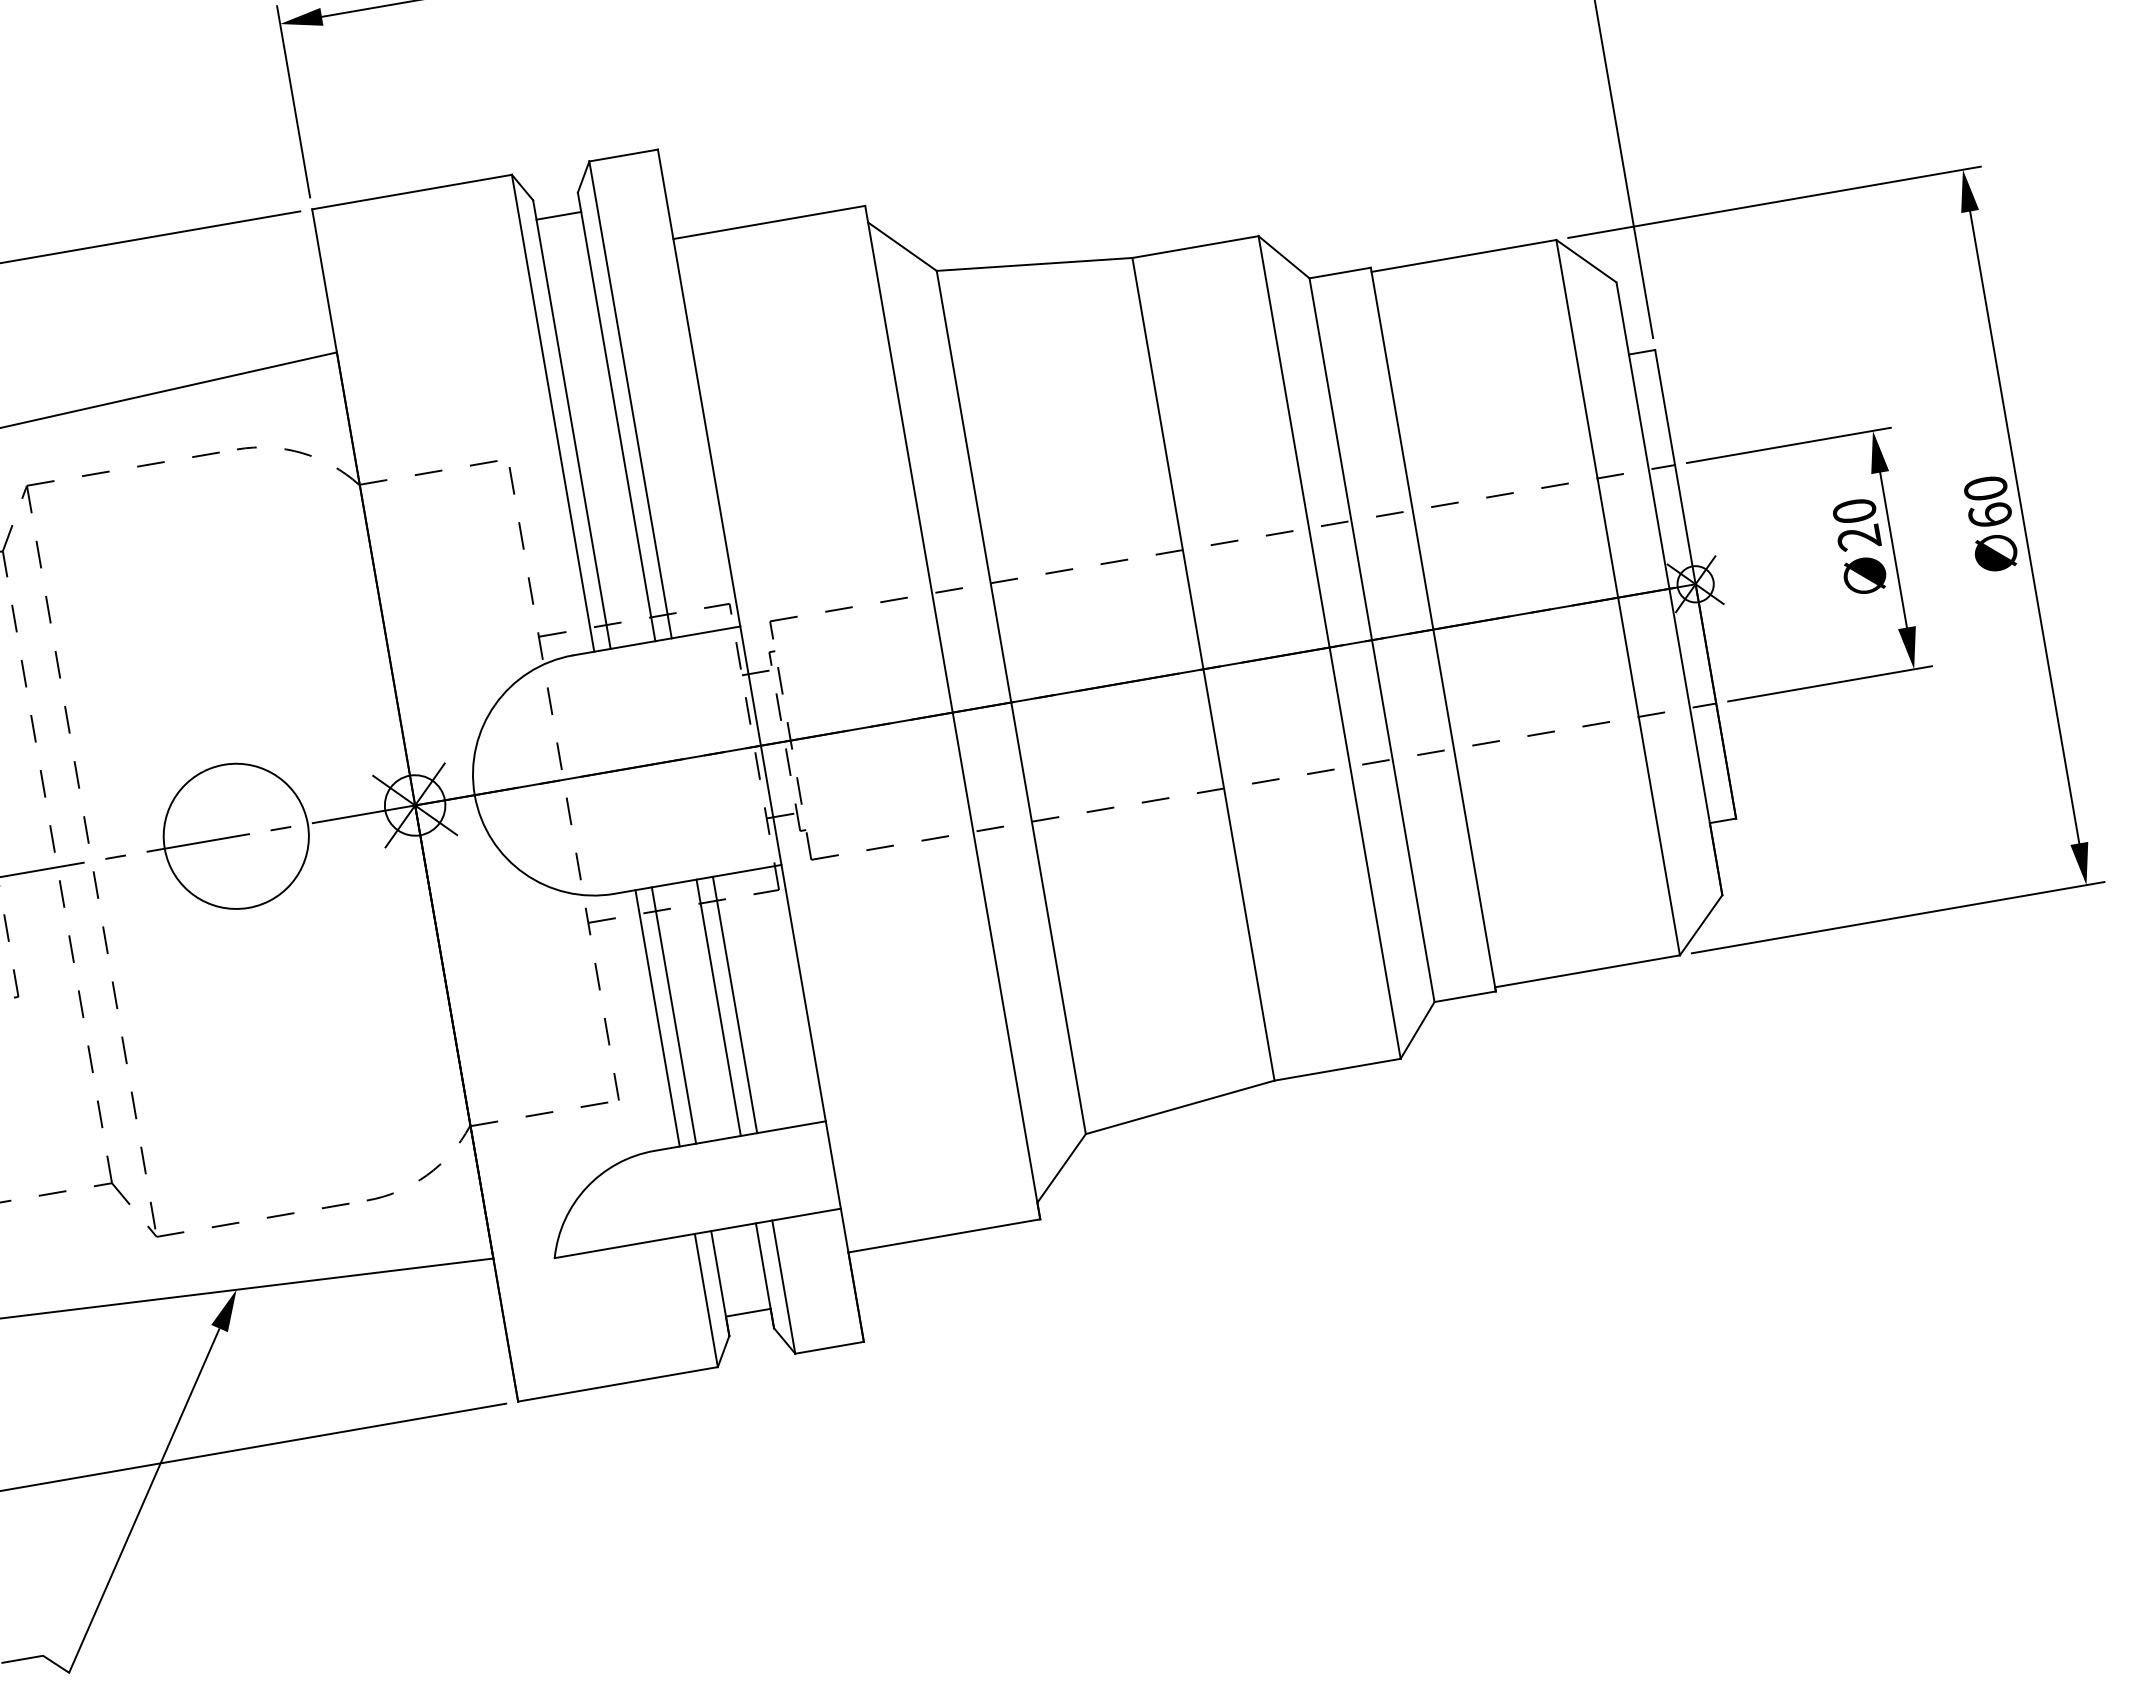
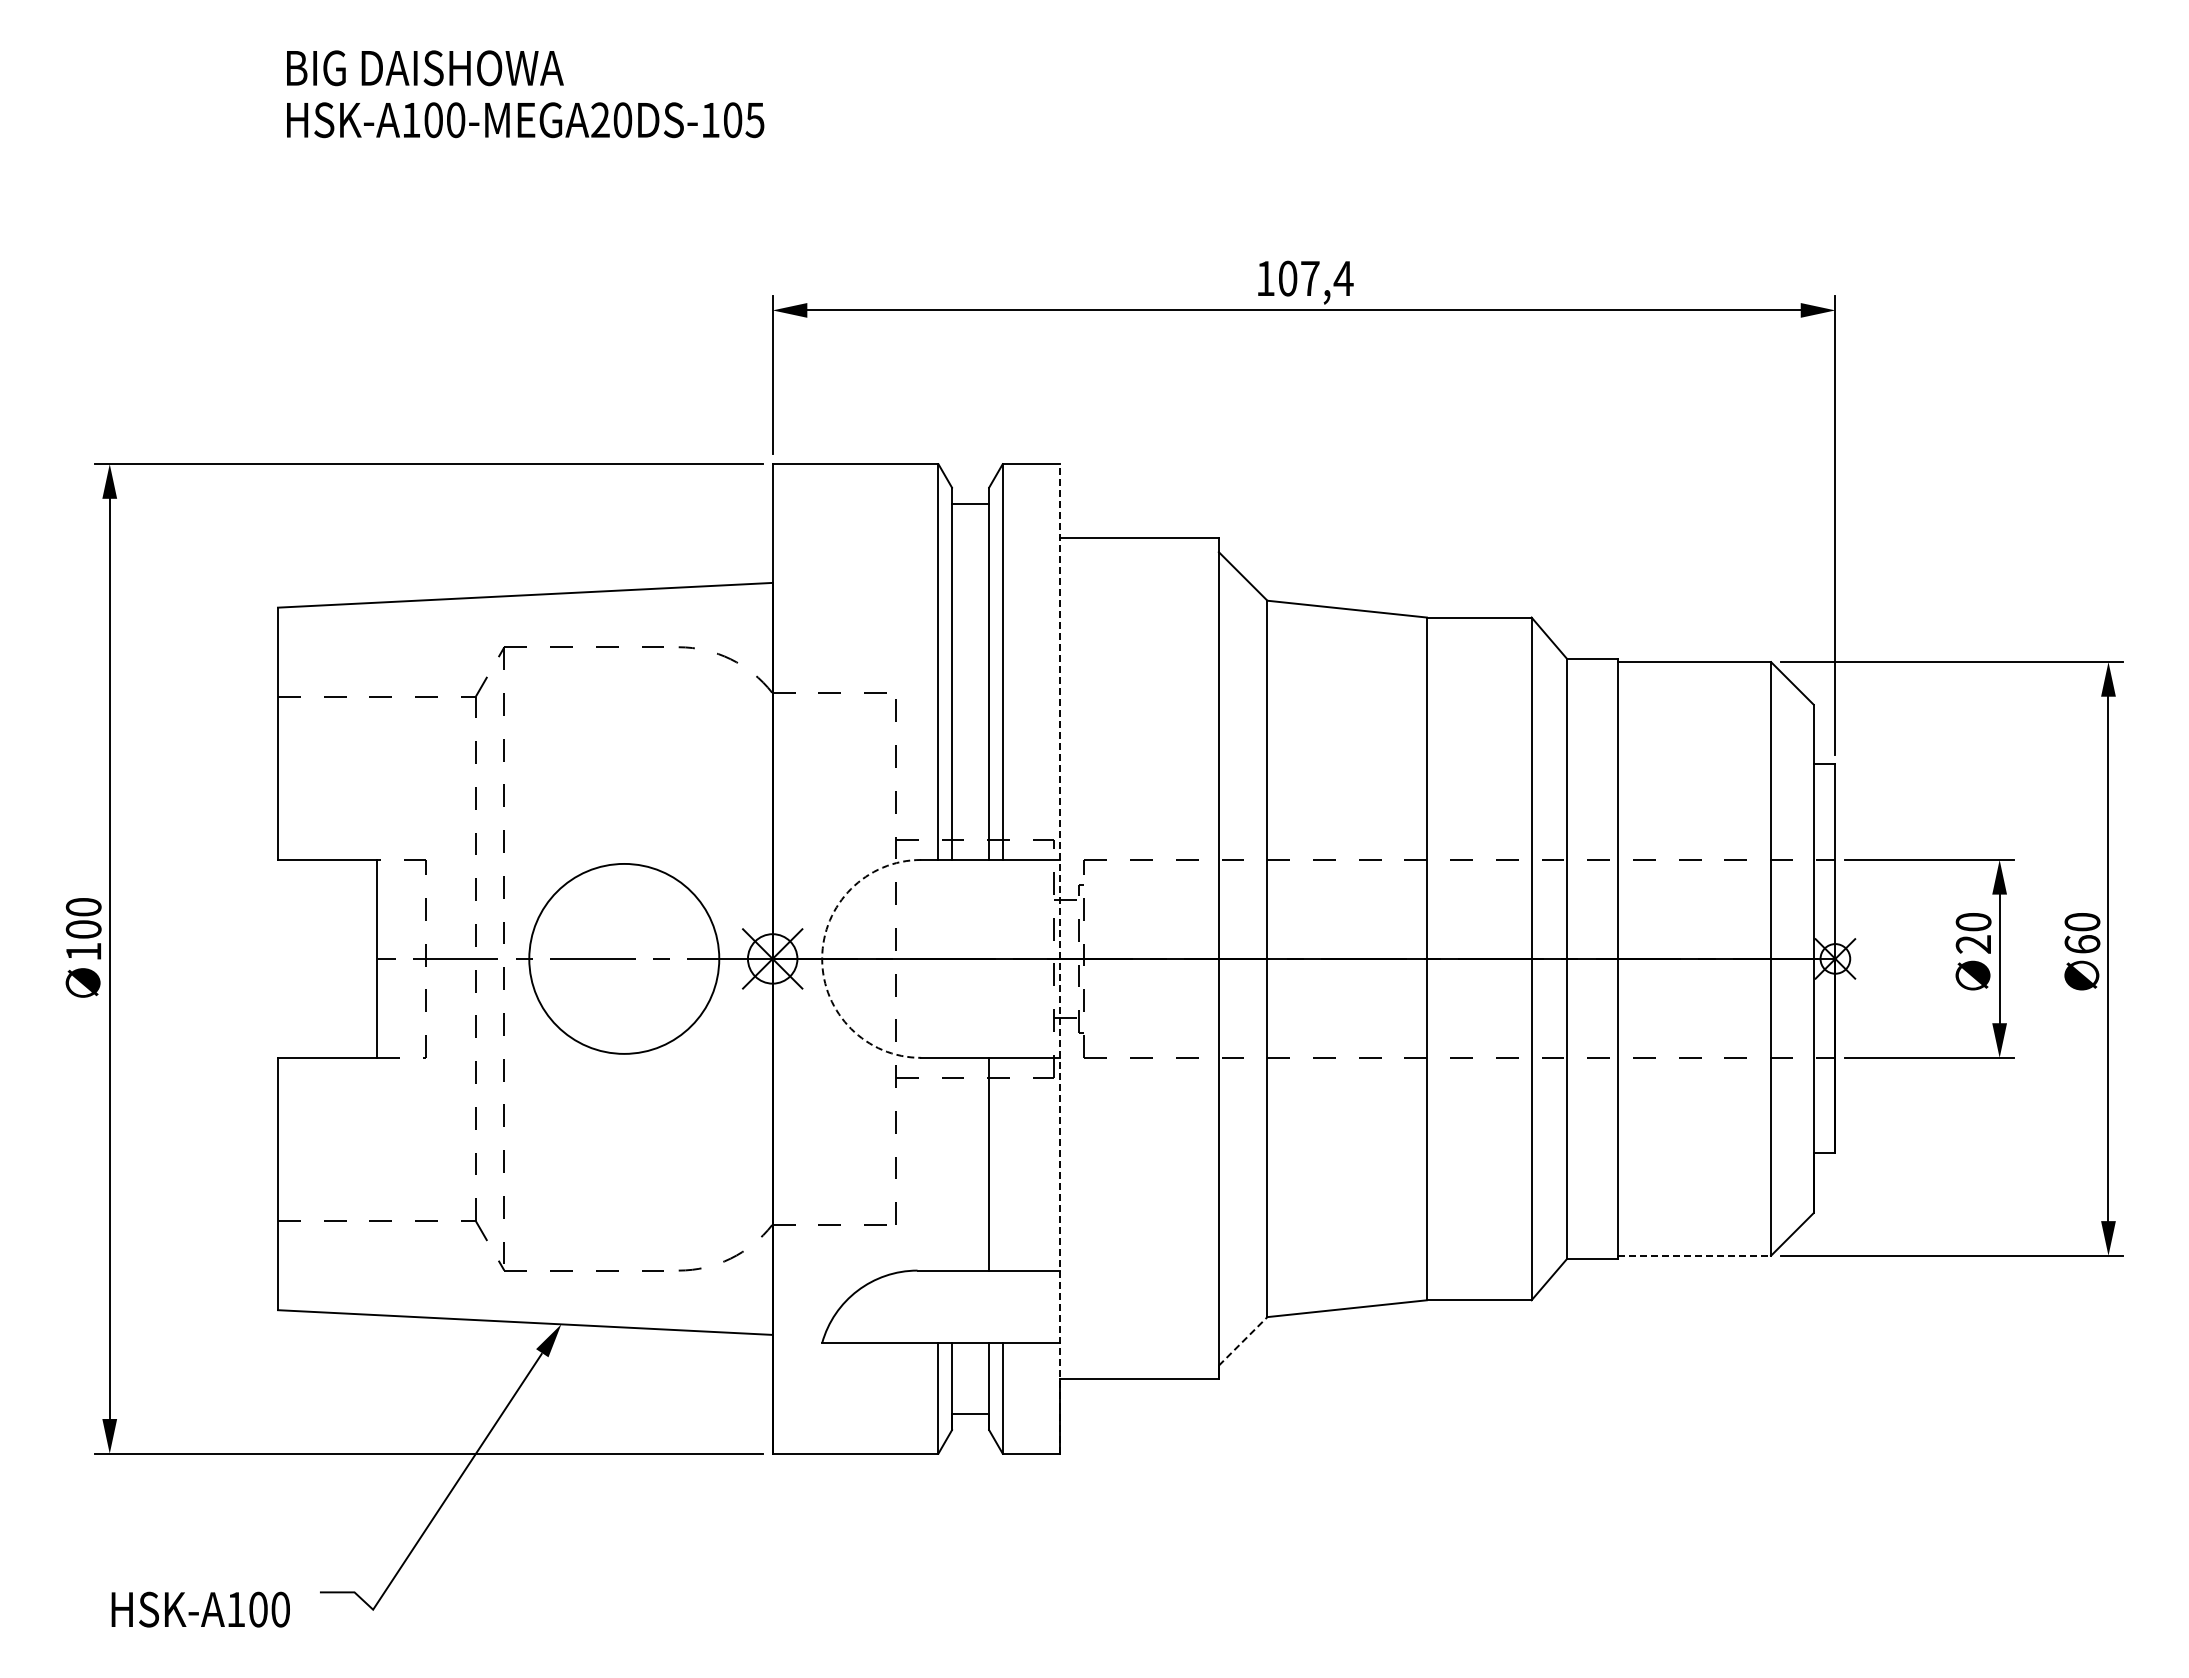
line: (760, 745) -> (1059, 958), solid -> dashed
arc: (475, 794) -> (822, 958), solid -> dashed
circle: (235, 836) -> (623, 958), size x1.6
line: (1587, 970) -> (1694, 1255), solid -> dashed
line: (734, 1004) -> (1002, 1163), removed
line: (674, 1014) -> (952, 1163), removed
line: (657, 1017) -> (938, 1163), removed
line: (1062, 1168) -> (1243, 1341), solid -> dashed

